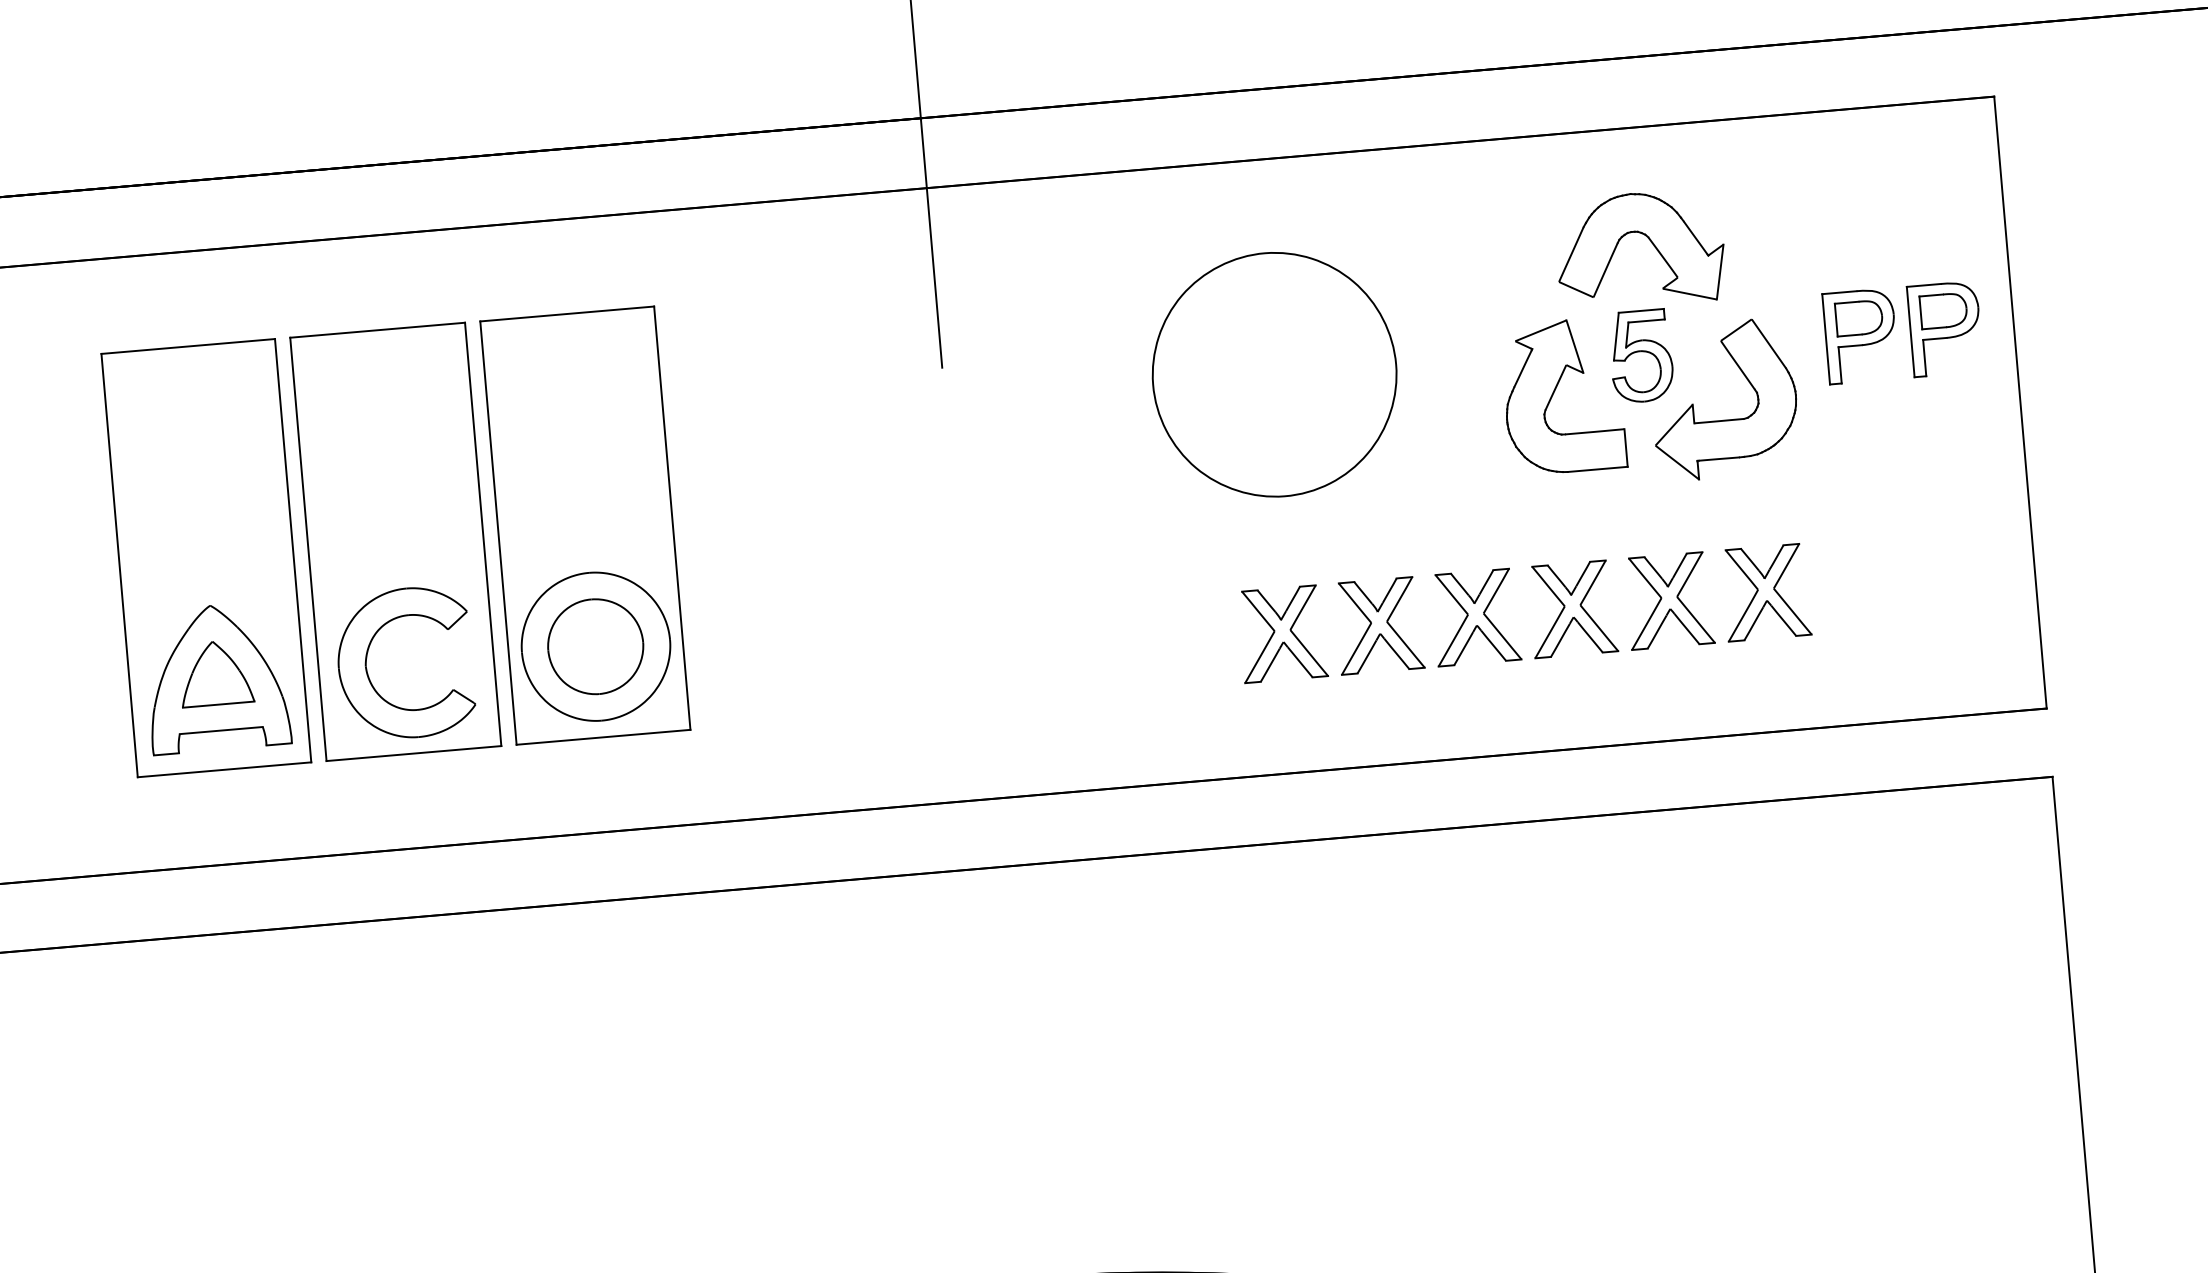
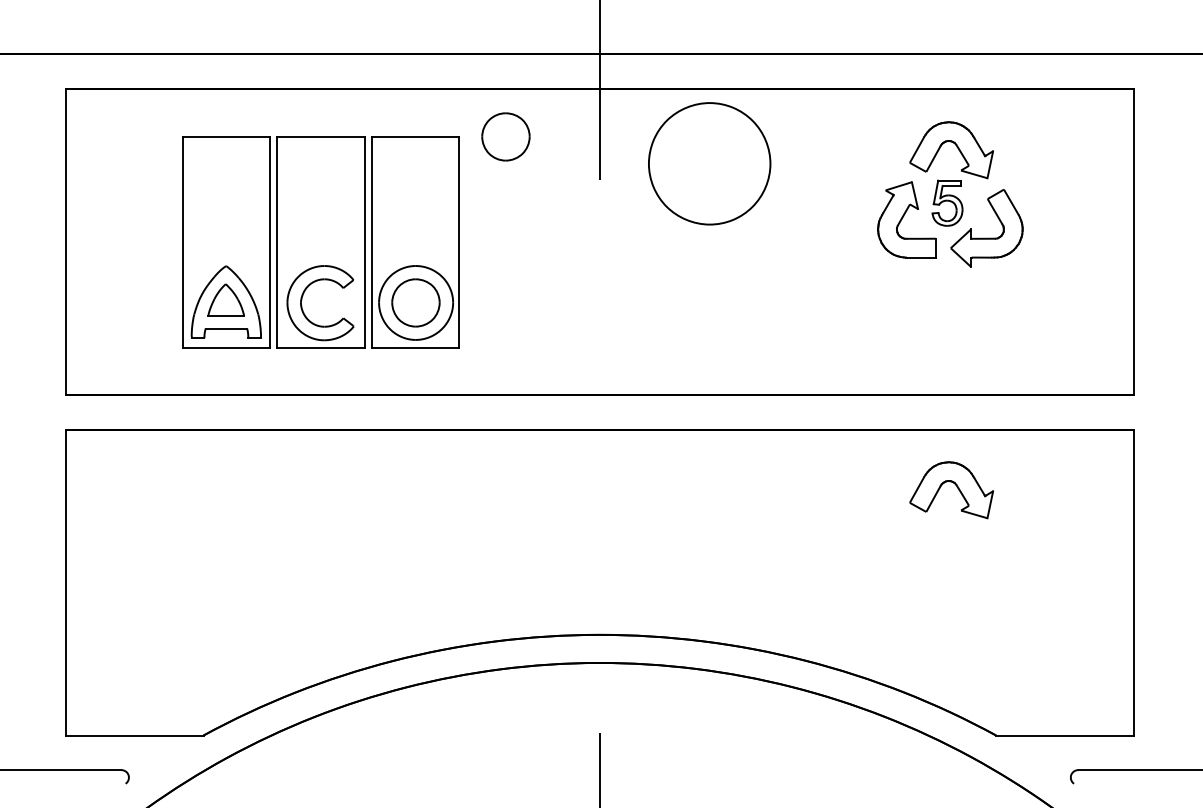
part: (746, 298) -> (505, 136), added
part: (1902, 332) -> (1078, 202), removed
part: (1274, 374) -> (709, 163), moved
part: (1499, 628) -> (865, 332), removed
part: (1698, 929) -> (951, 490), added

